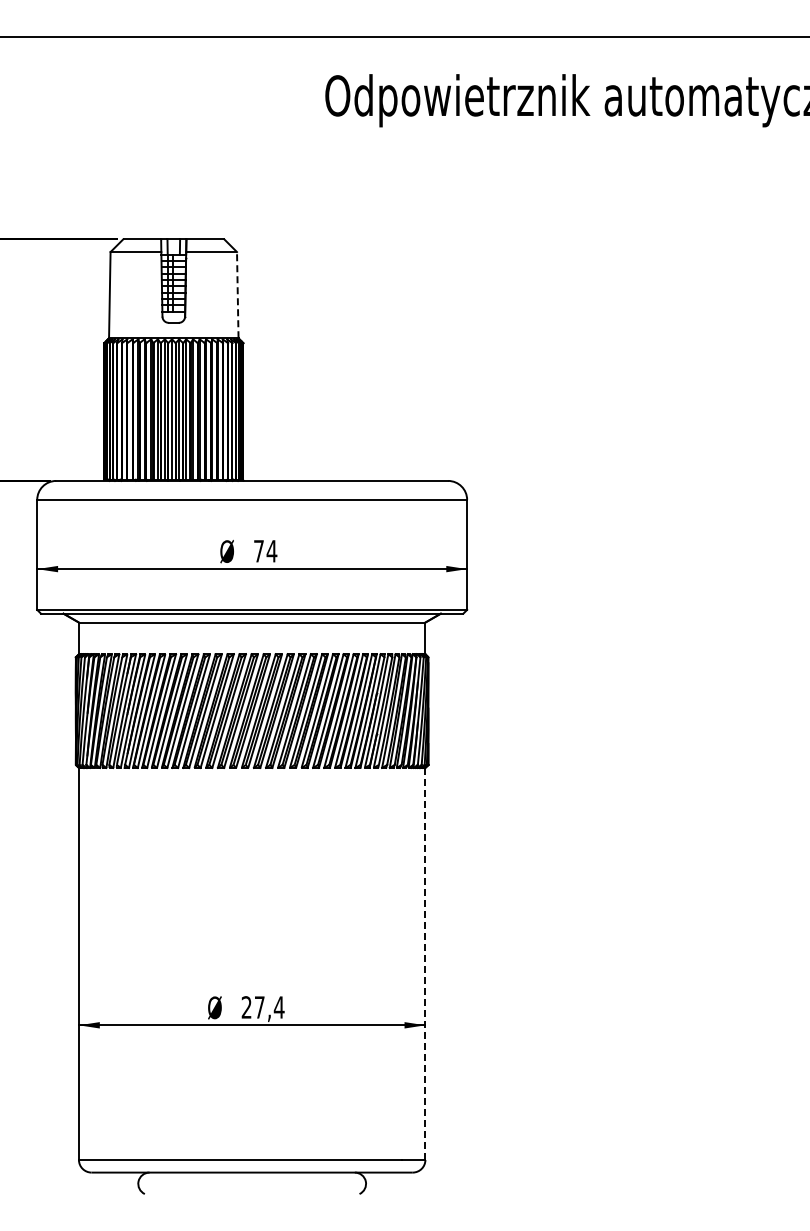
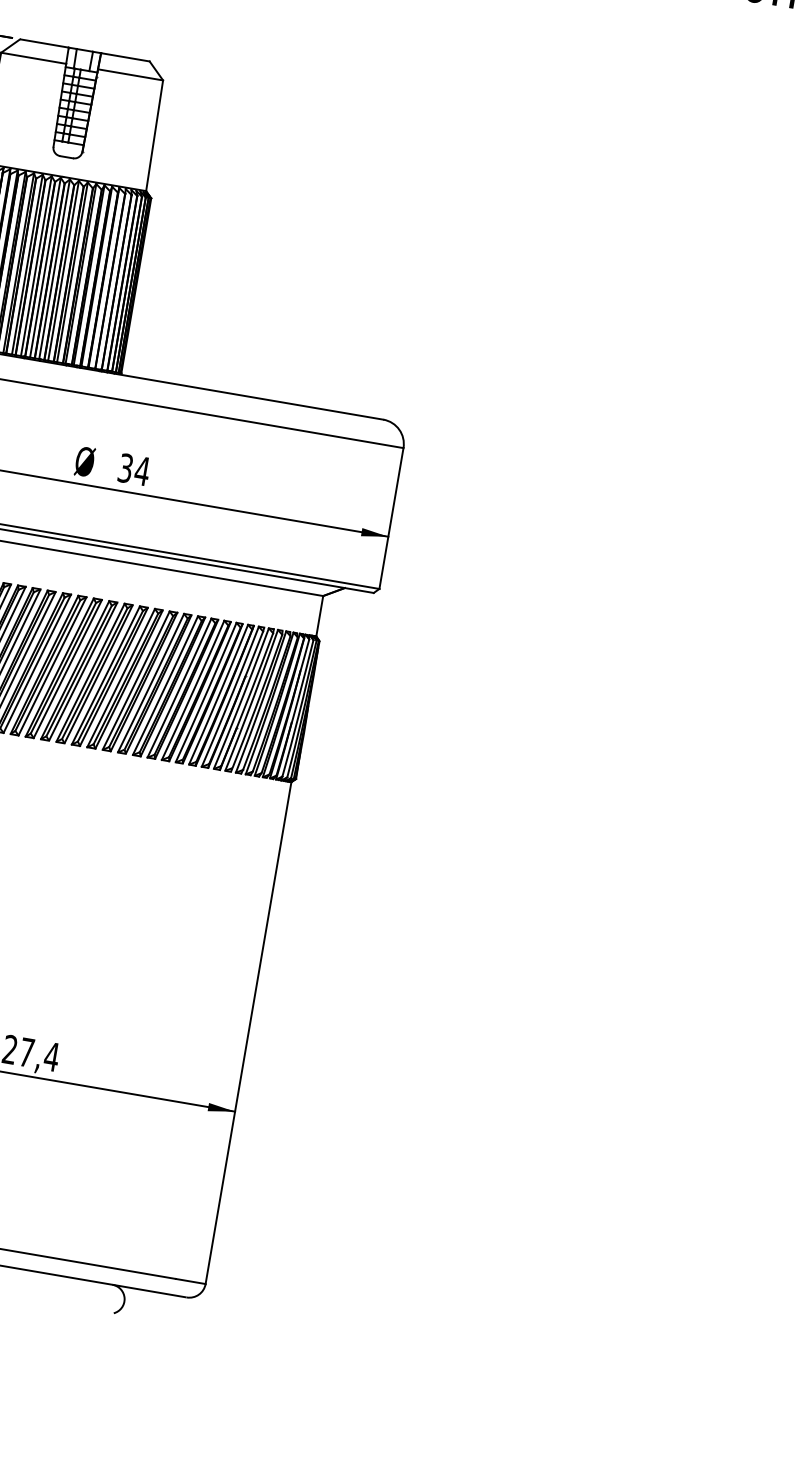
line: (237, 294) -> (154, 134), dashed -> solid
text: (258, 550) -> (125, 467), 74 -> 34
line: (425, 963) -> (248, 1032), dashed -> solid

